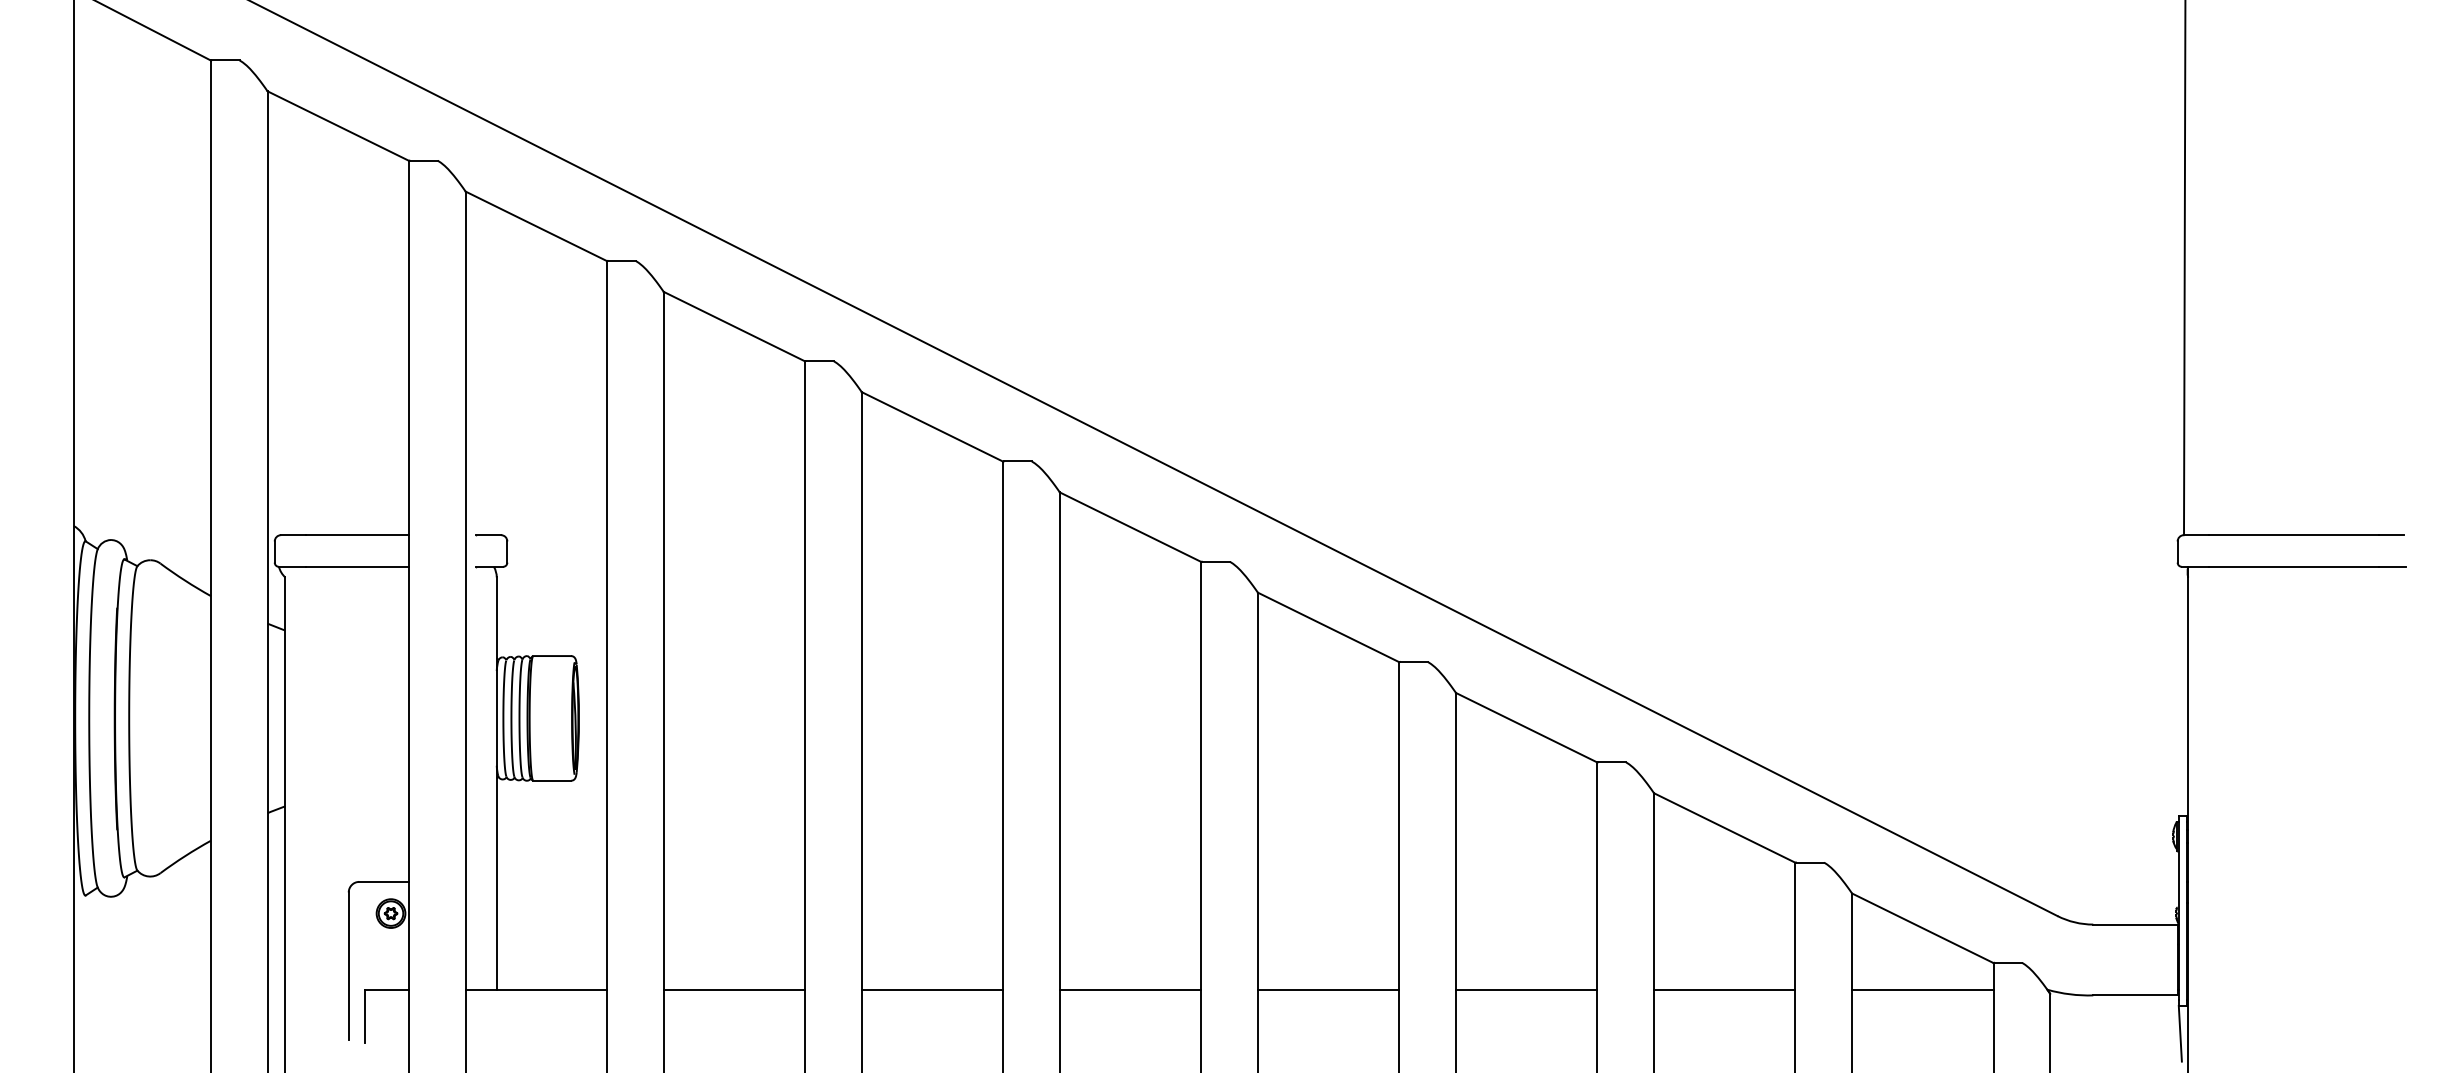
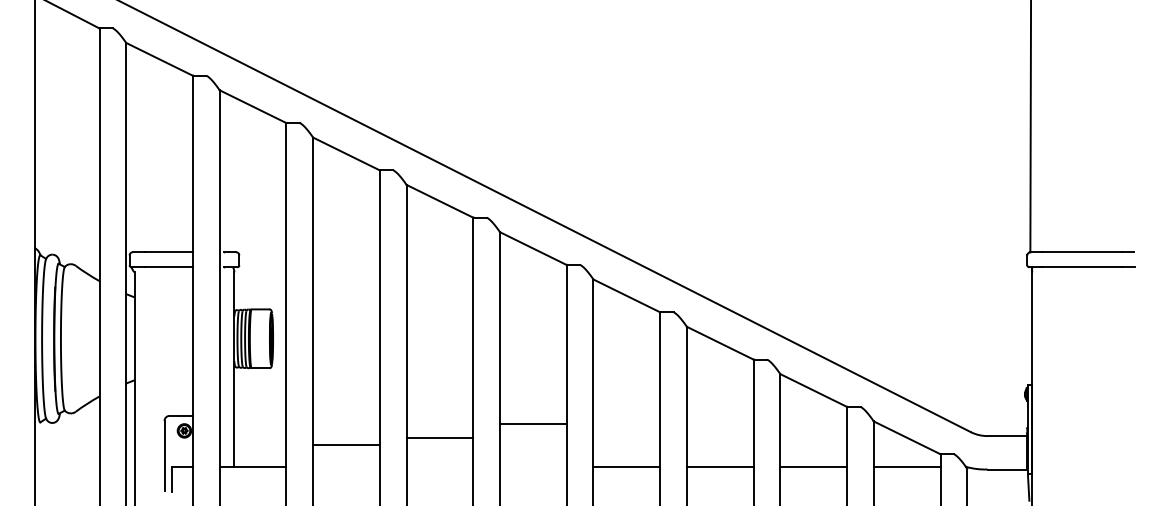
line: (734, 989) -> (346, 444), moved
line: (931, 989) -> (439, 437), moved
line: (1130, 989) -> (533, 423), moved

